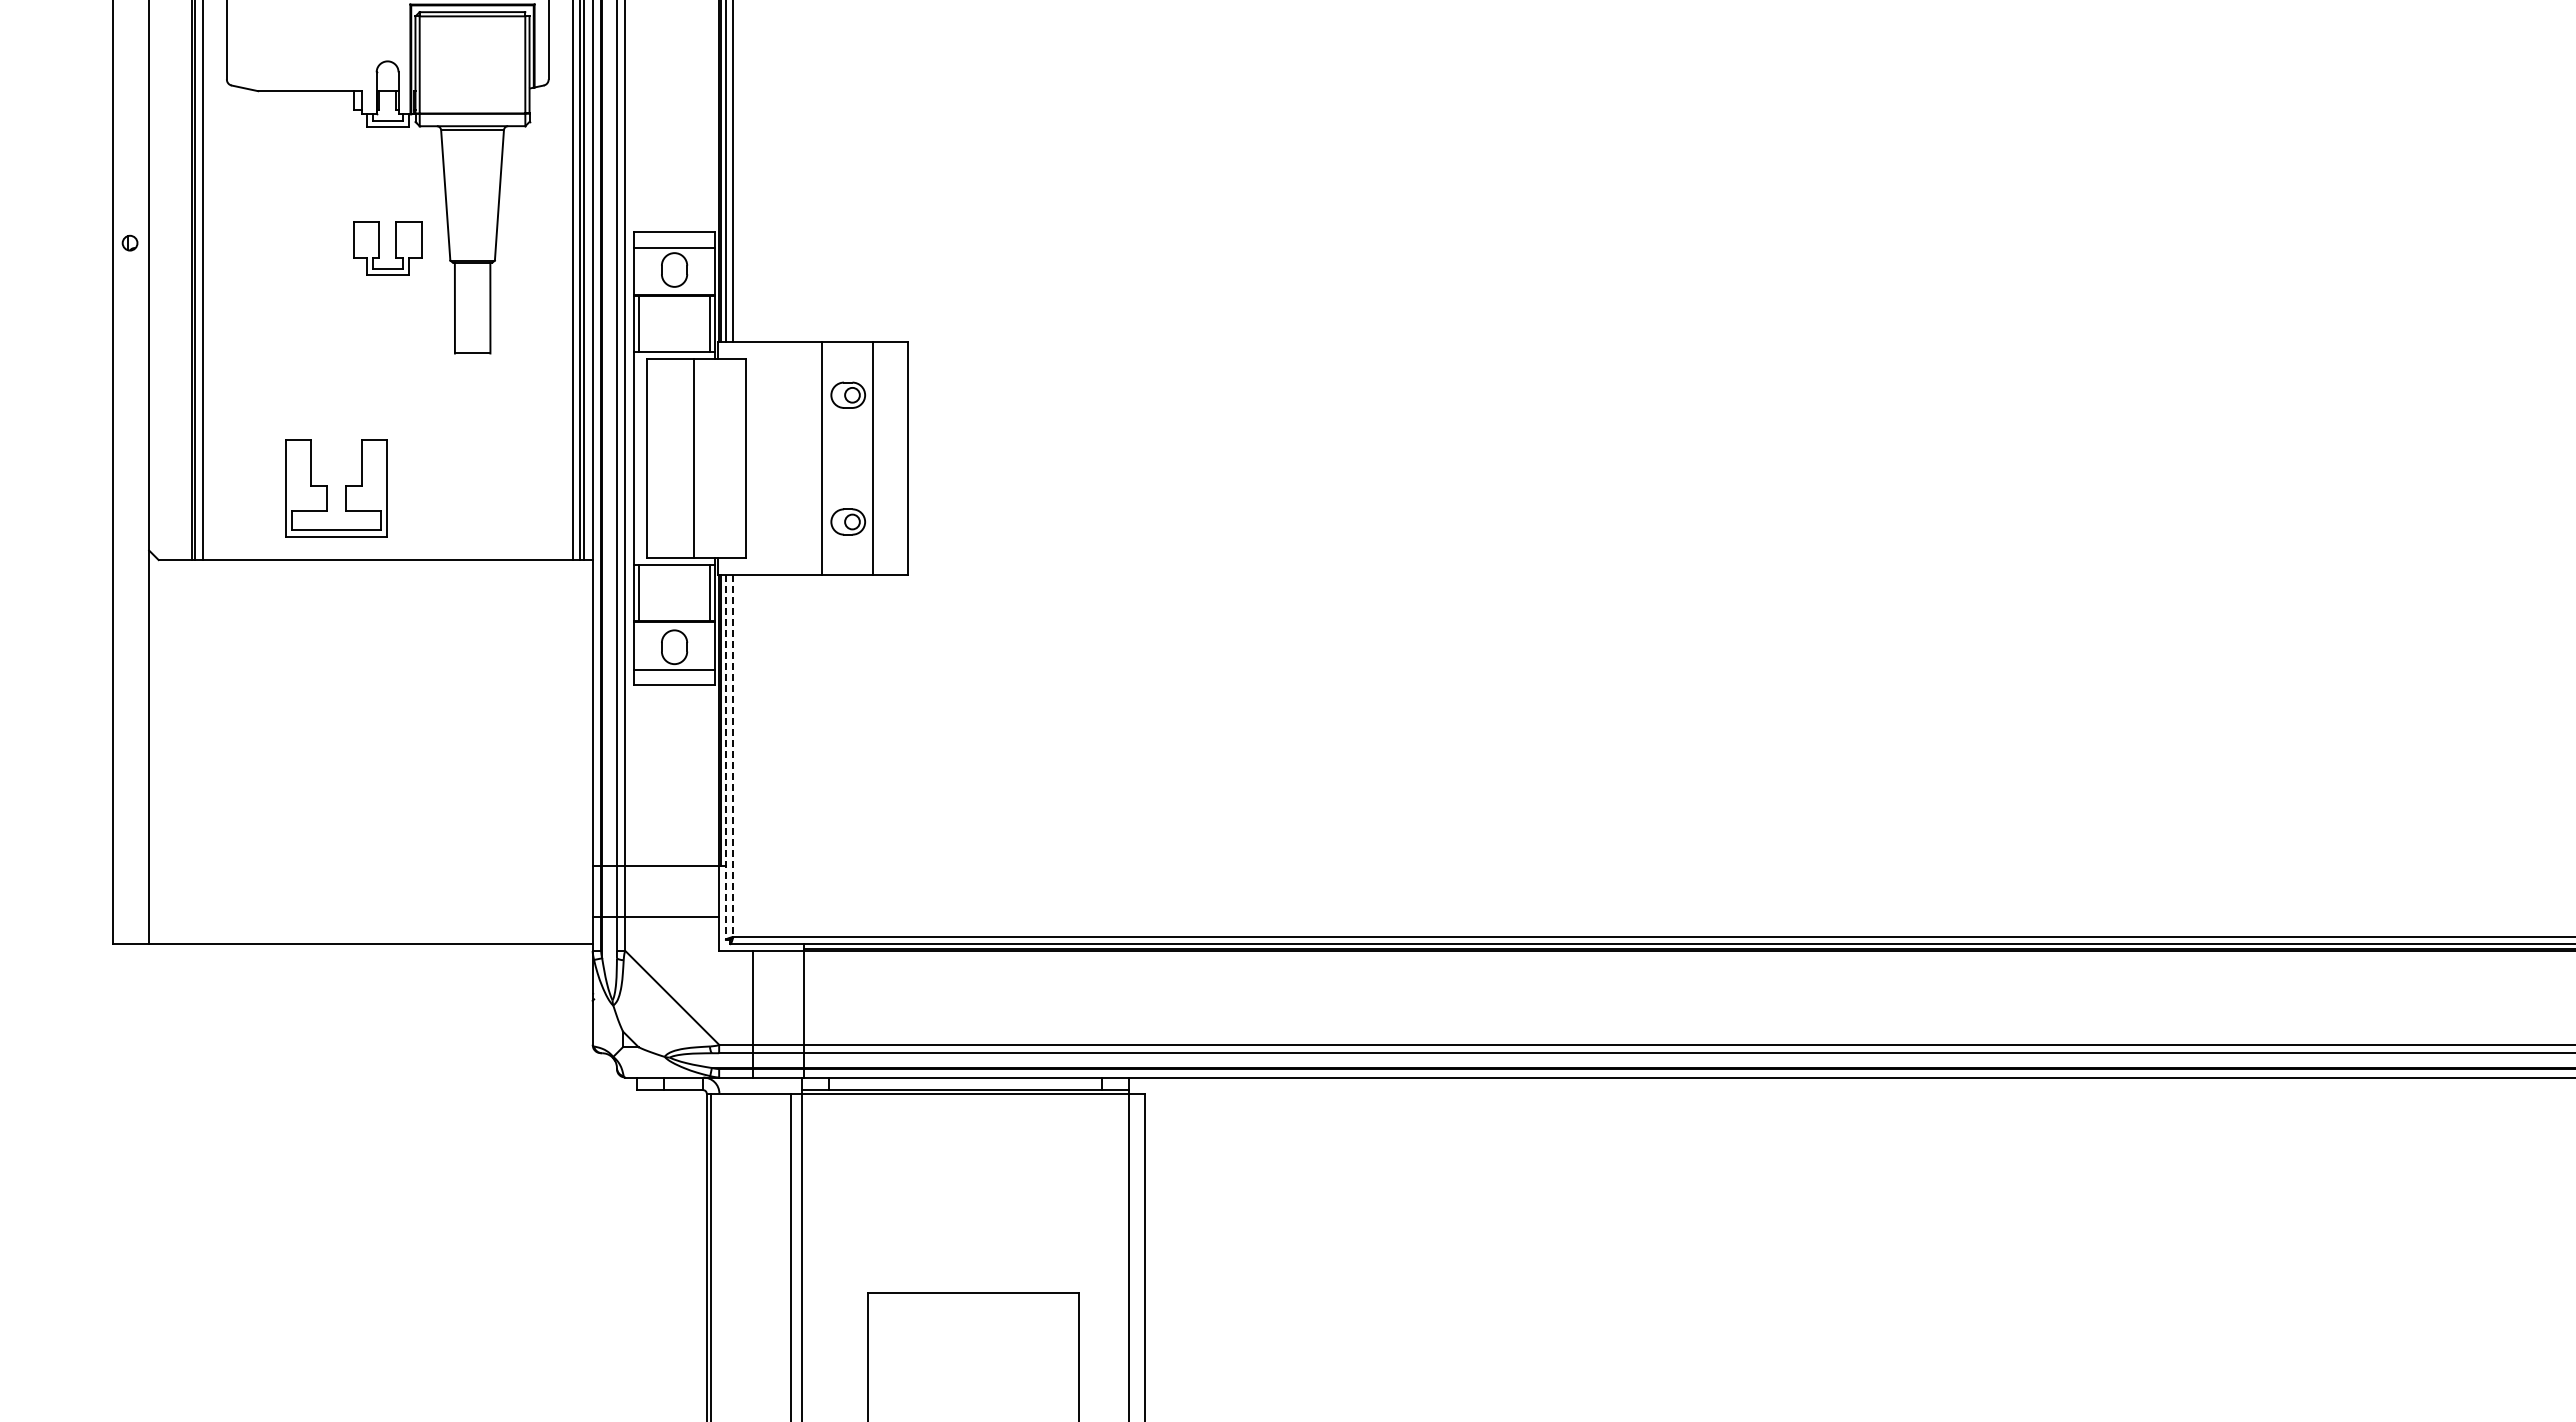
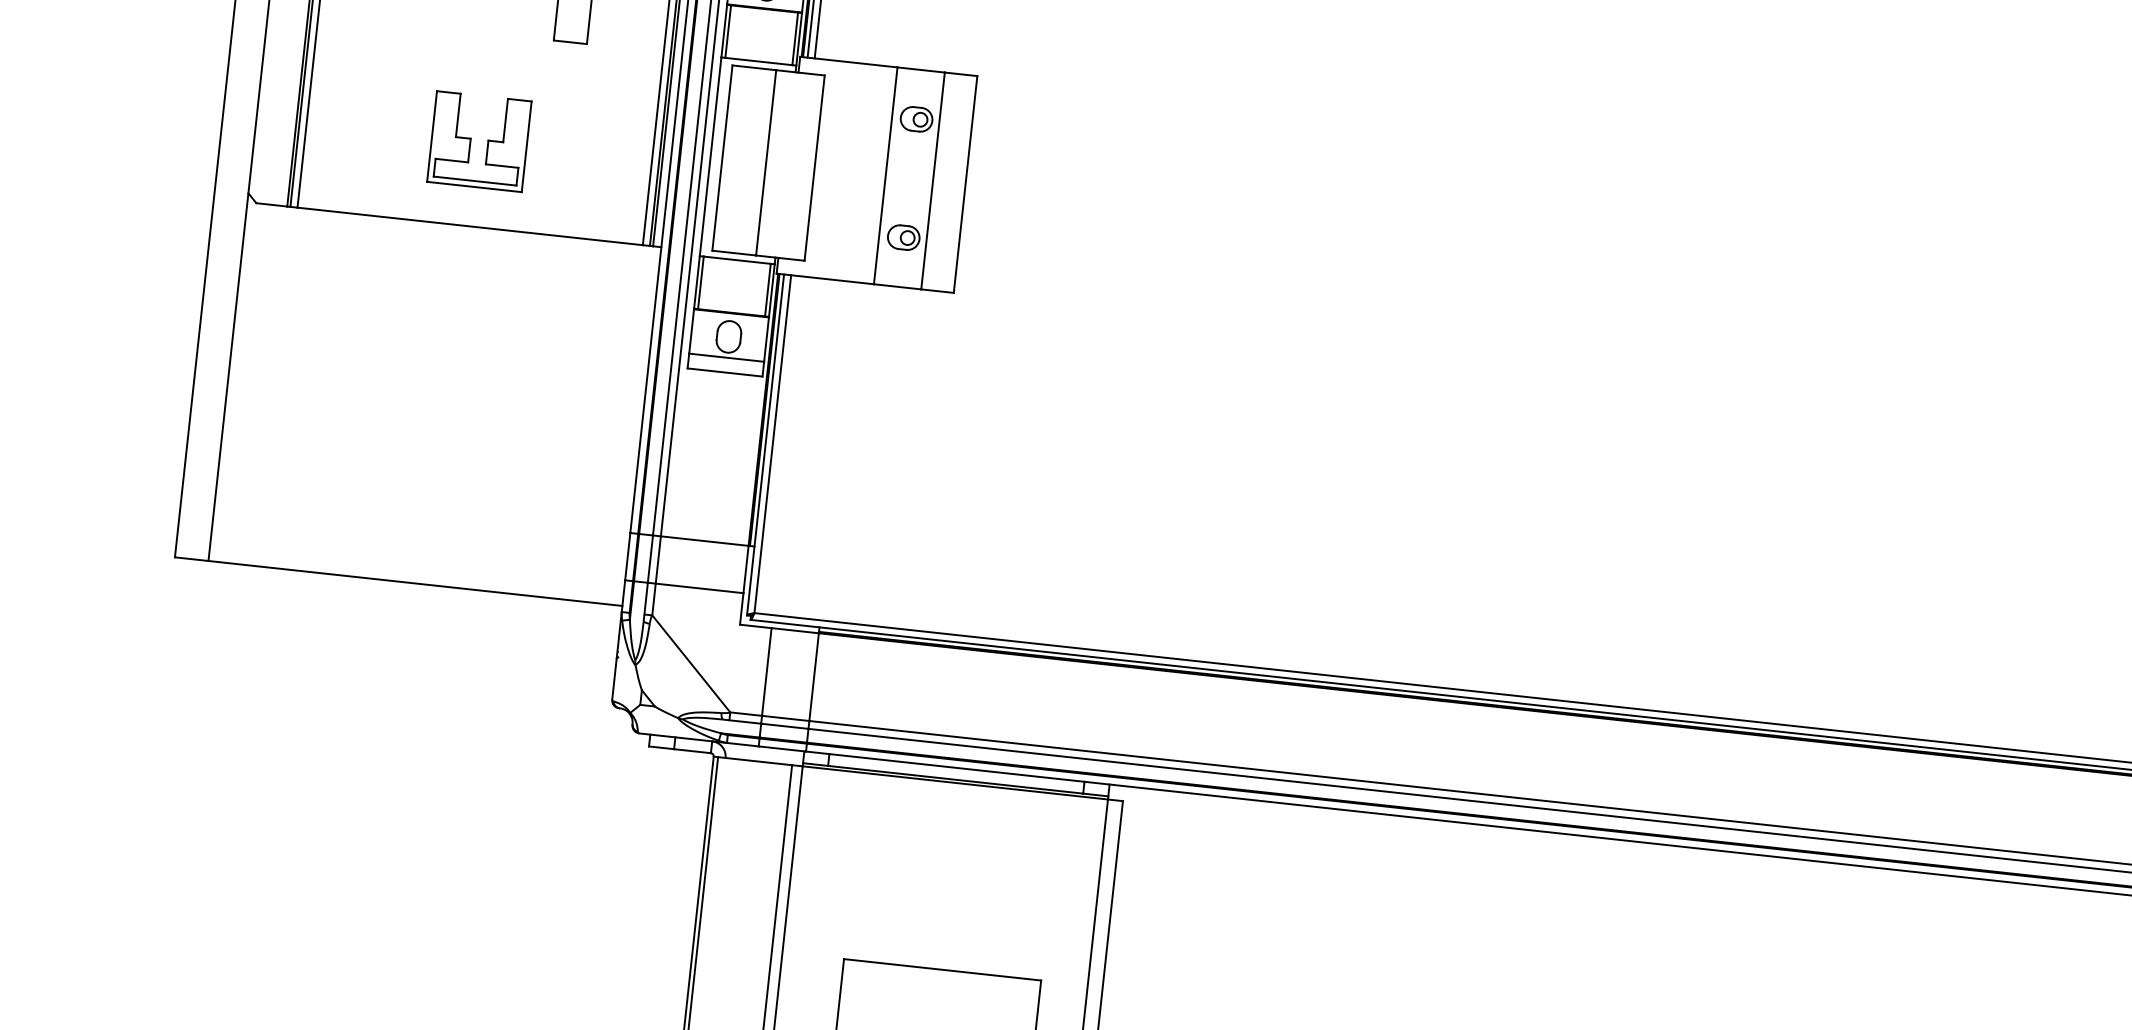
part: (327, 488) -> (470, 141), moved
line: (733, 756) -> (772, 444), dashed -> solid
line: (725, 757) -> (765, 444), dashed -> solid

